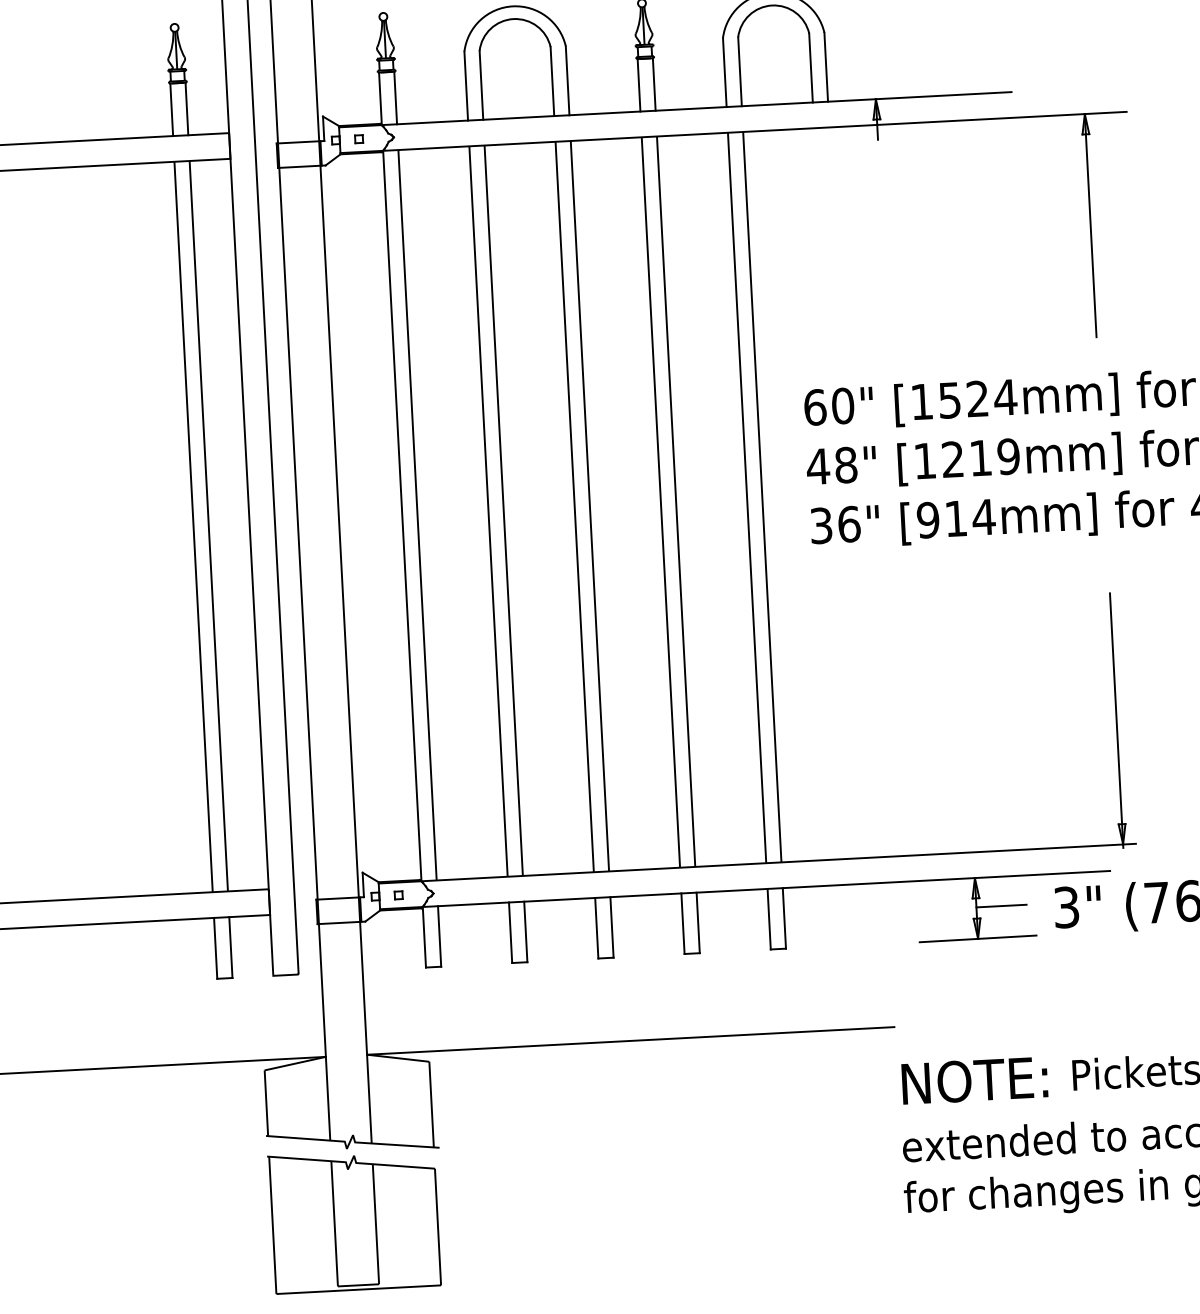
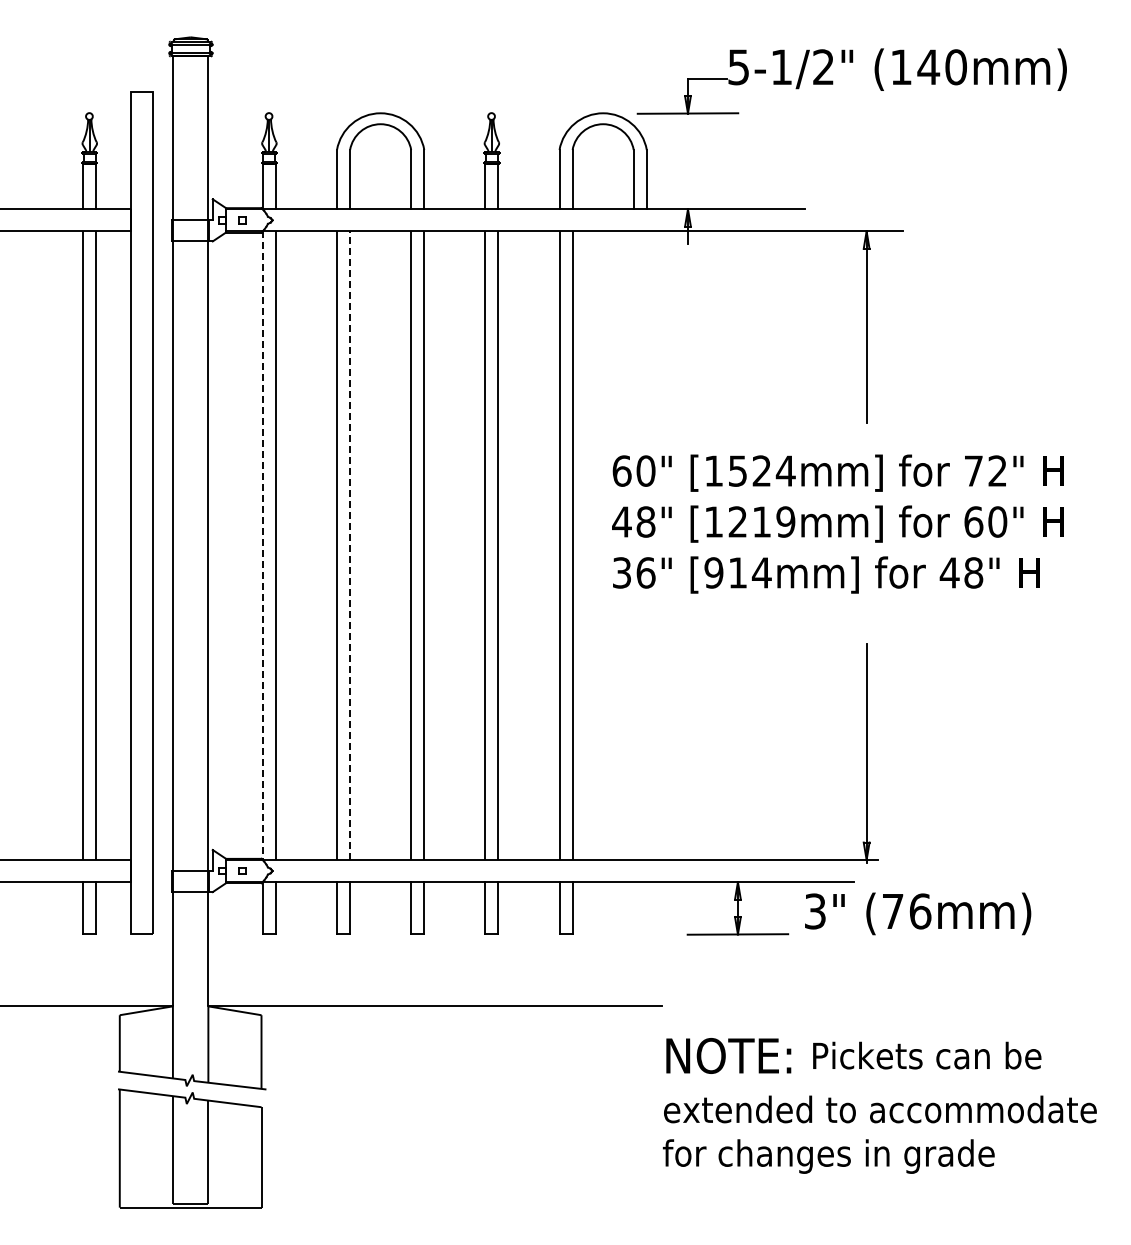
line: (504, 510) -> (350, 545), solid -> dashed
line: (401, 515) -> (262, 545), solid -> dashed
line: (1001, 906) -> (759, 907), removed

